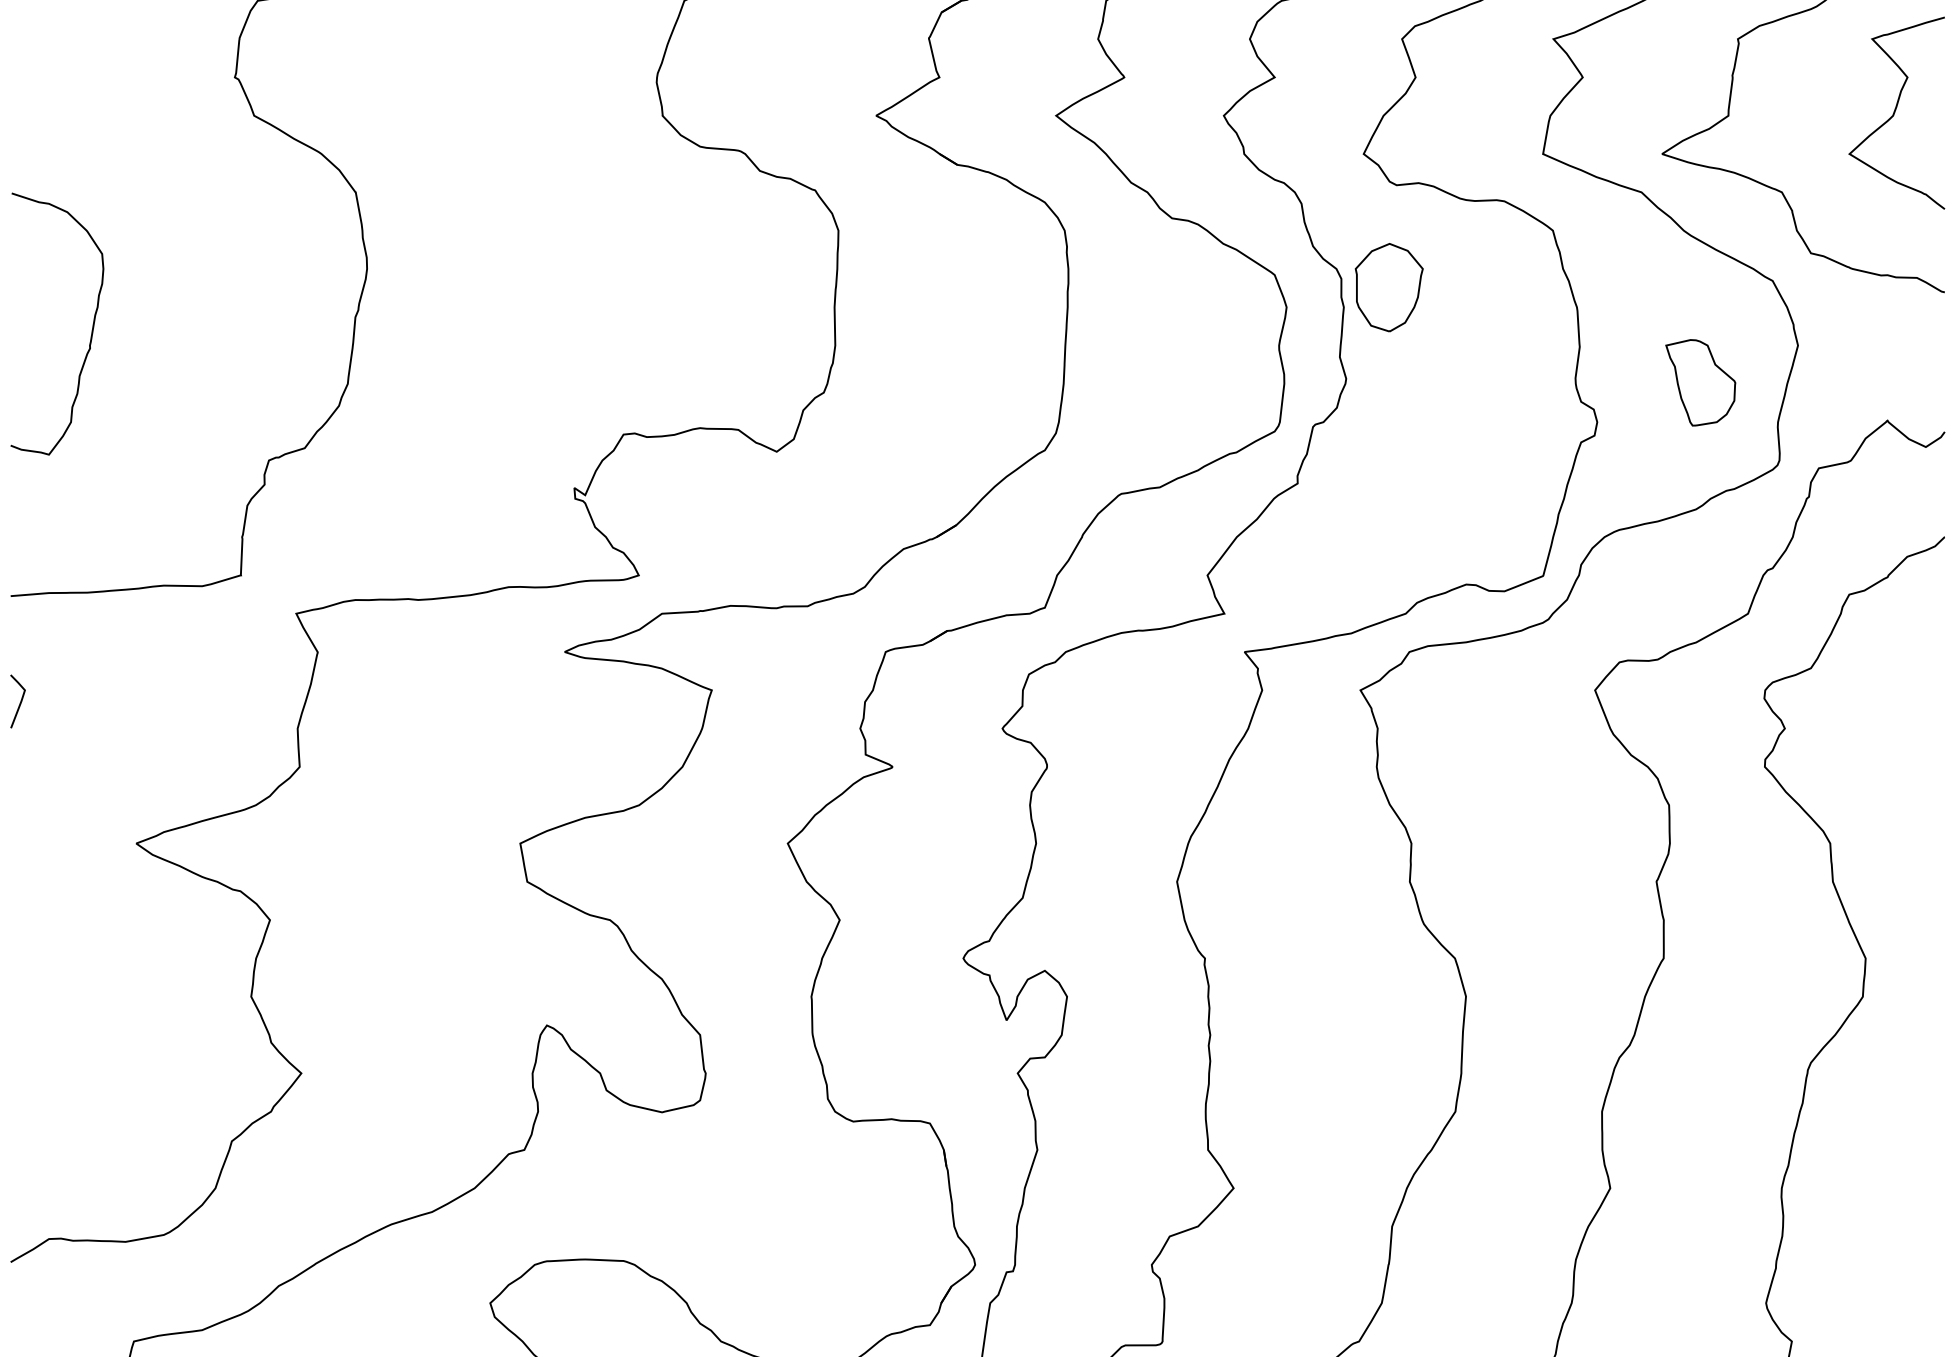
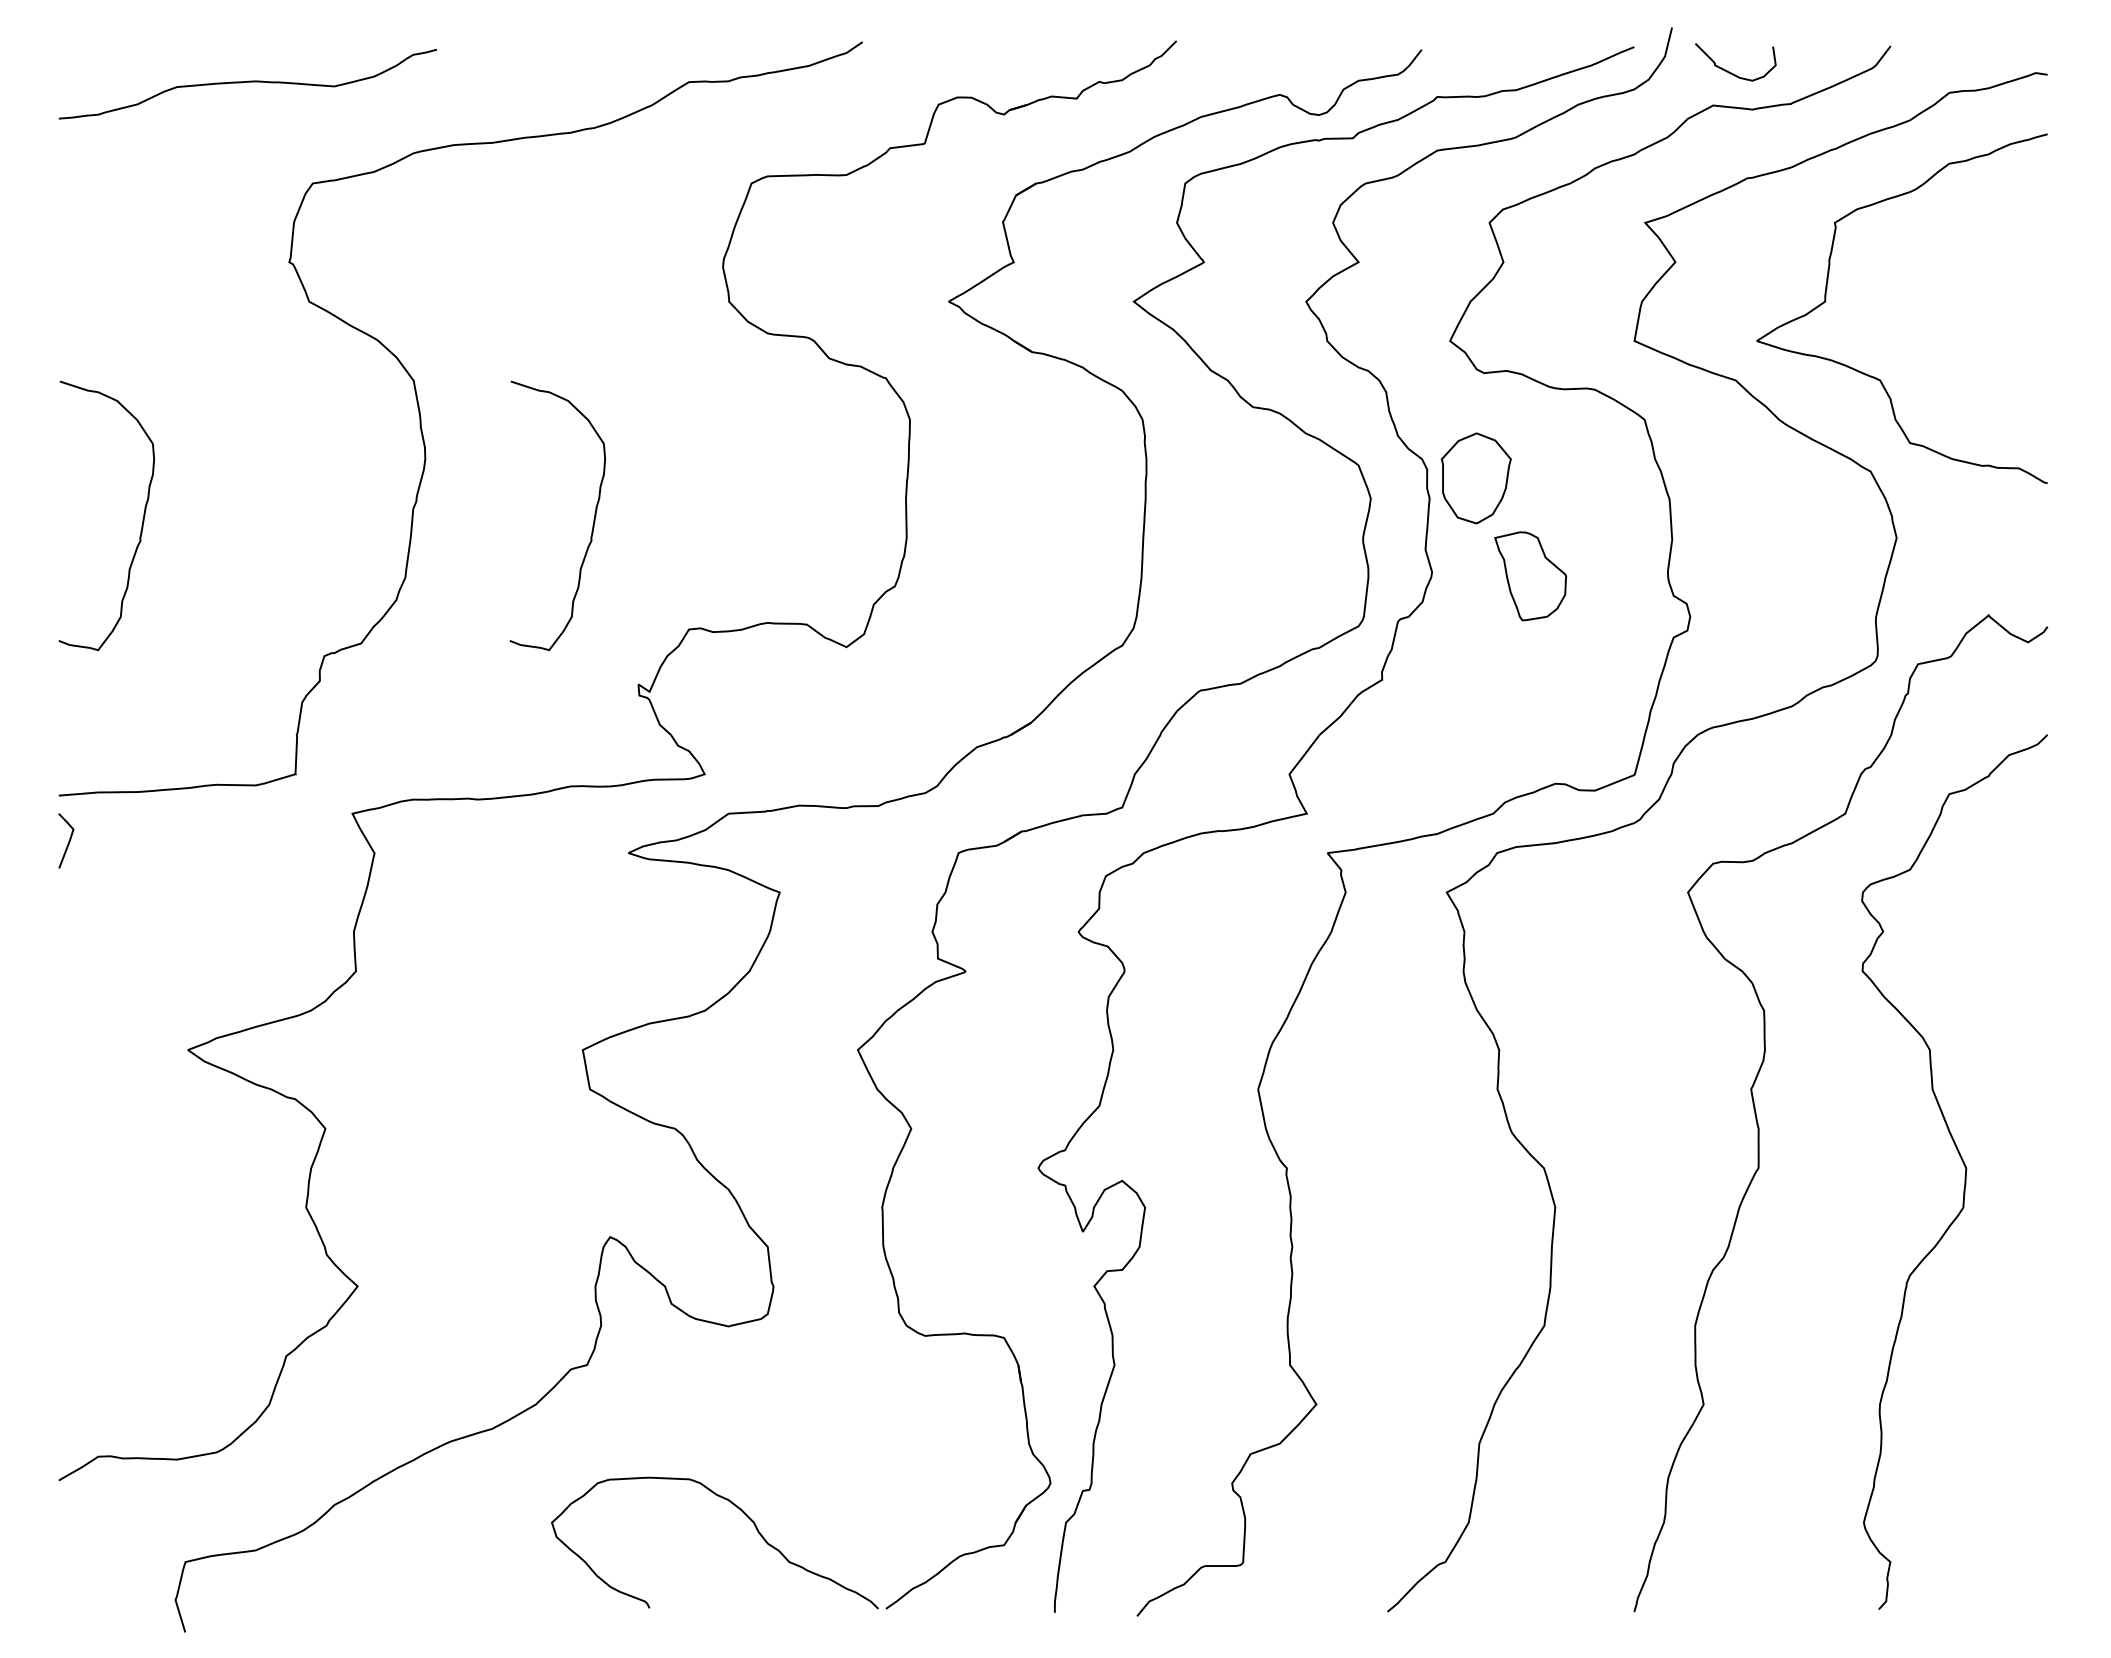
curve: (1895, 112) -> (1996, 298), removed
curve: (530, 326) -> (593, 518), added
part: (1700, 383) -> (1530, 576), moved
line: (20, 702) -> (68, 841), moved

